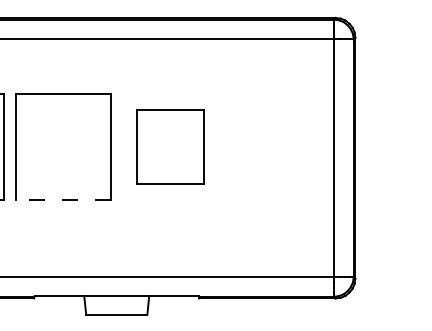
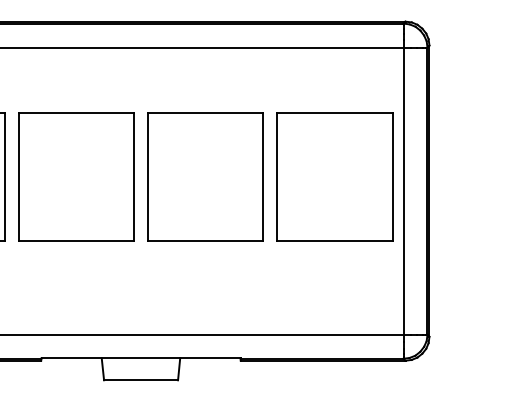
part: (169, 146) -> (204, 177), size x1.43
part: (277, 146) -> (335, 177), added
line: (63, 199) -> (76, 241), dashed -> solid

